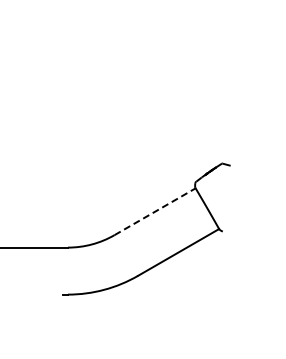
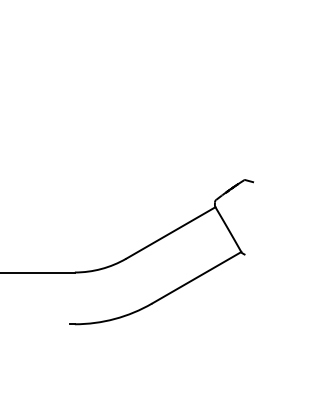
line: (155, 211) -> (171, 232), dashed -> solid

